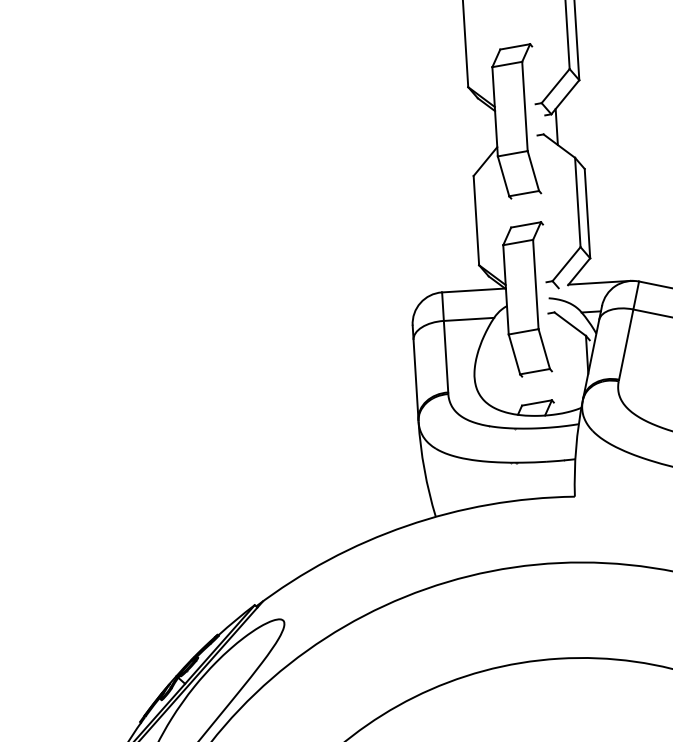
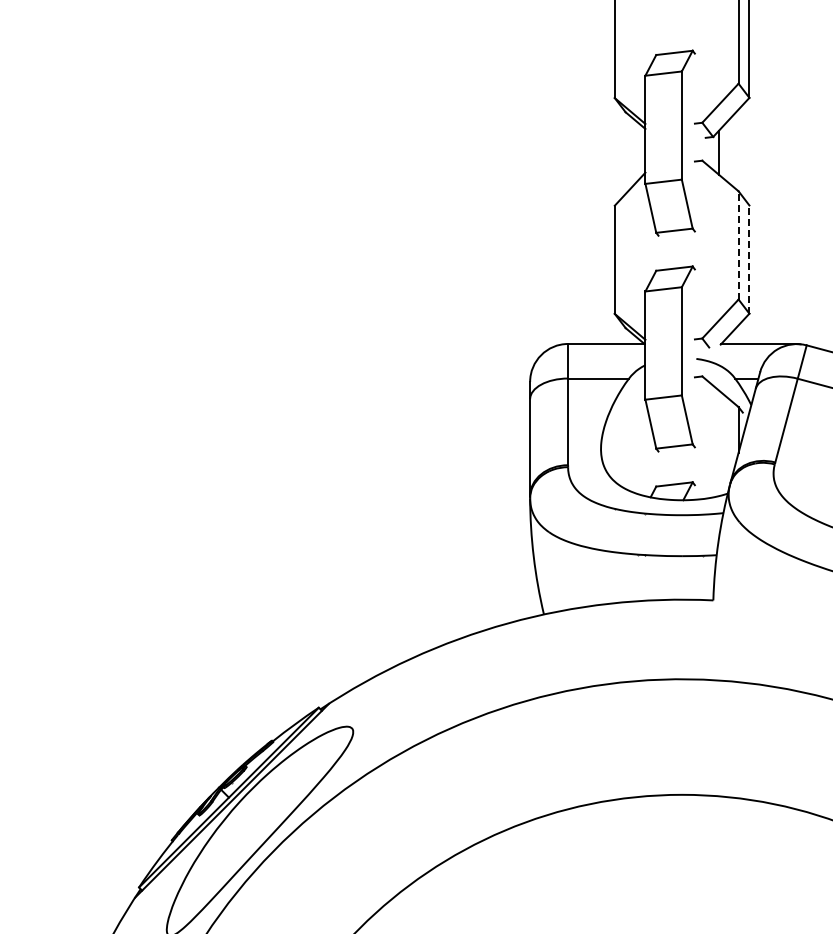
line: (577, 201) -> (738, 244), solid -> dashed
line: (587, 213) -> (749, 259), solid -> dashed

